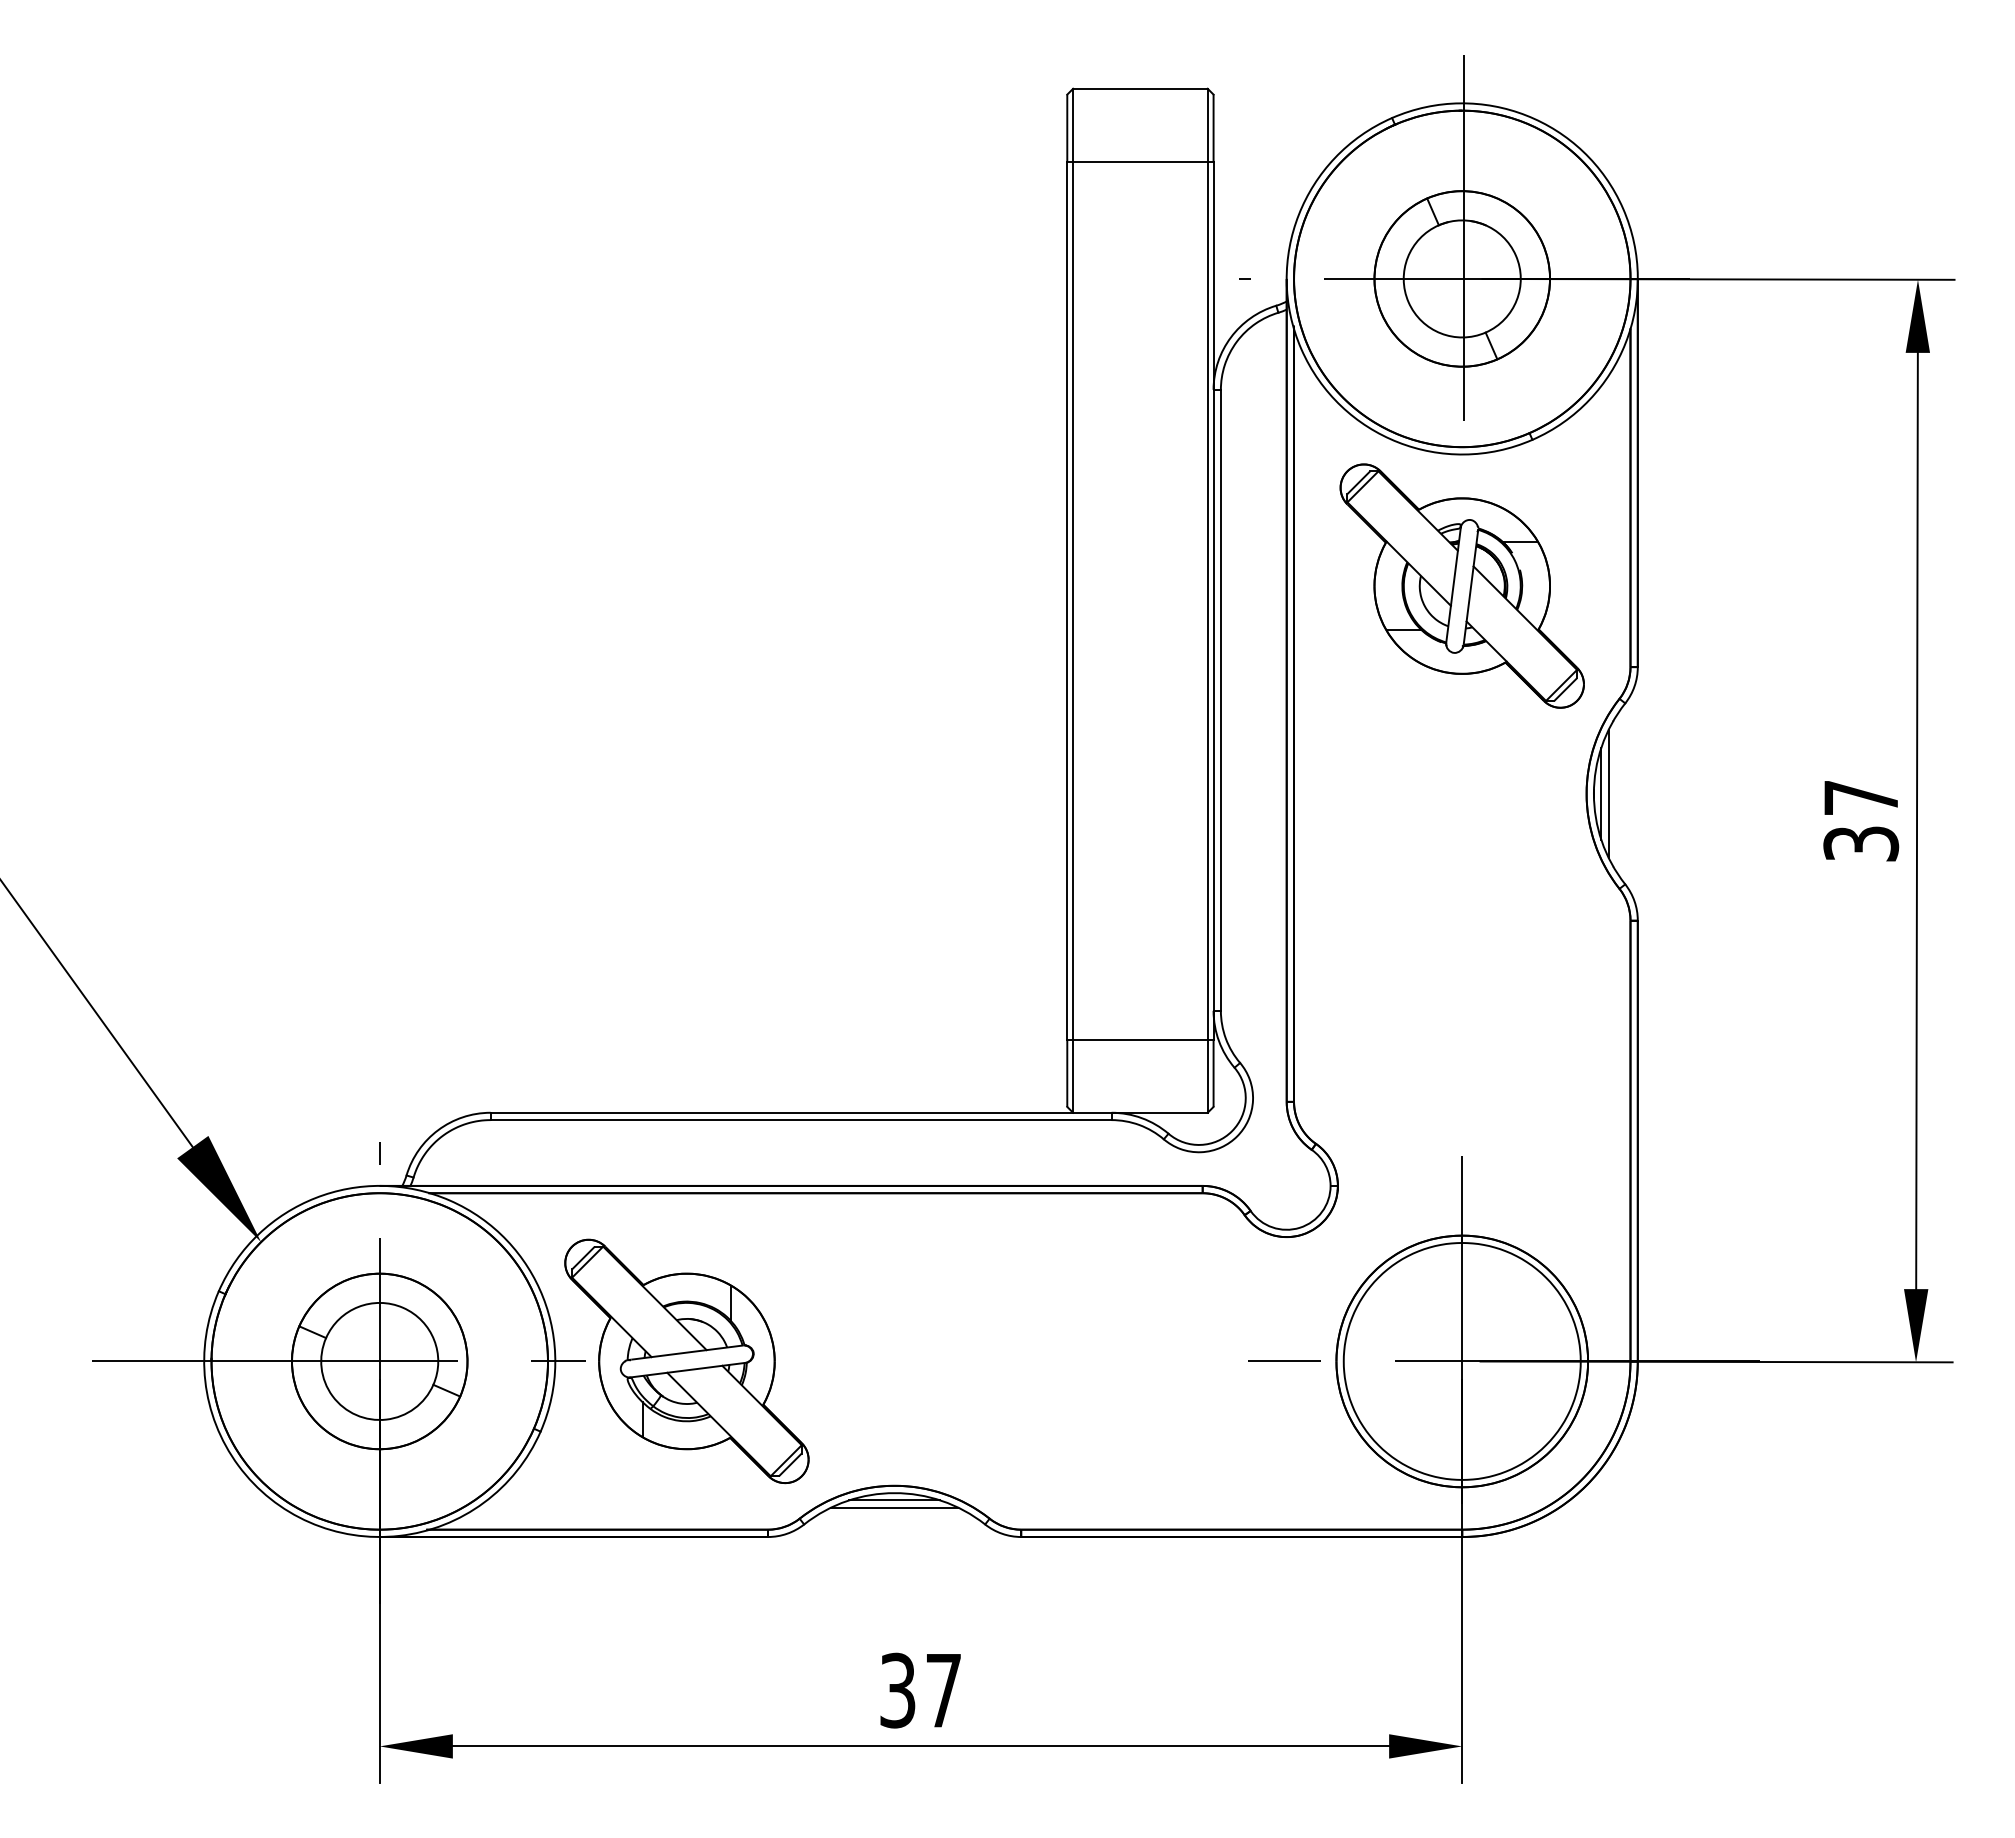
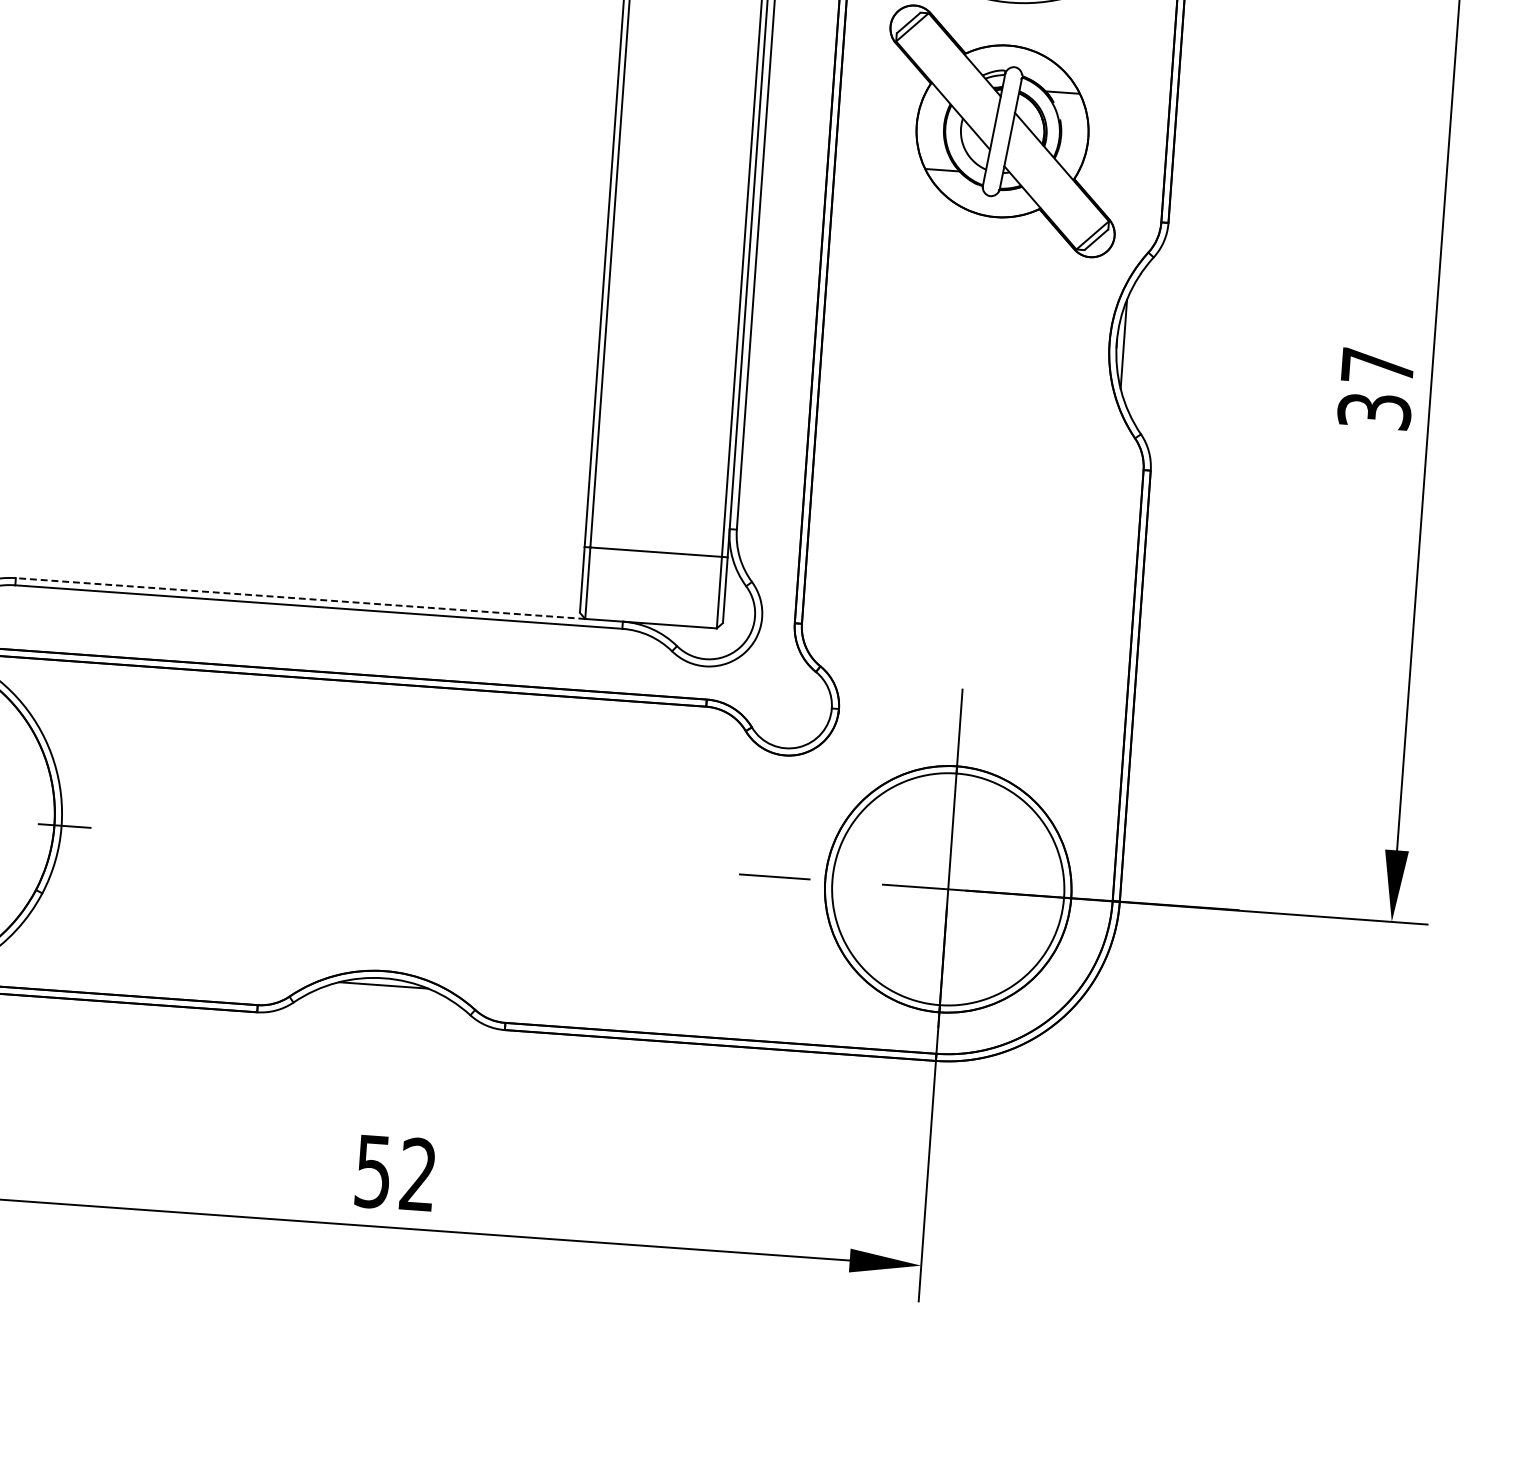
line: (1608, 793) -> (1131, 344), removed
line: (781, 1112) -> (300, 598), solid -> dashed
part: (686, 1361) -> (189, 835), removed
line: (894, 1507) -> (382, 992), removed
text: (920, 1689) -> (395, 1172), 37 -> 52

